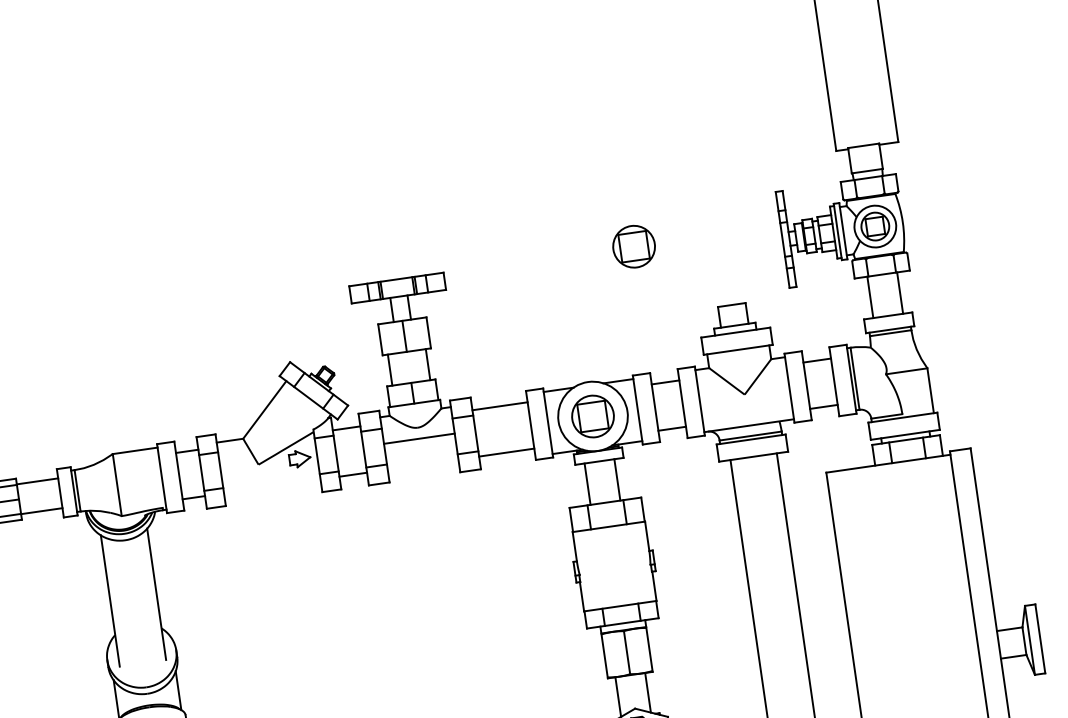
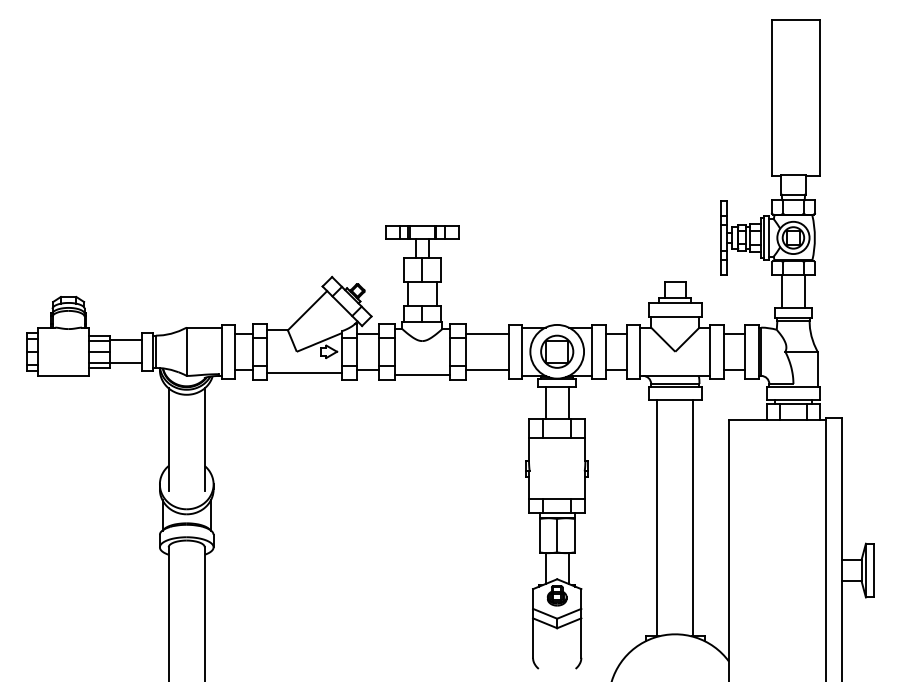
part: (634, 246) -> (607, 226), removed
line: (418, 438) -> (421, 374), moved
line: (272, 491) -> (304, 373), added

